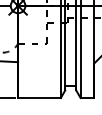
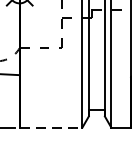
line: (39, 98) -> (51, 128), solid -> dashed

